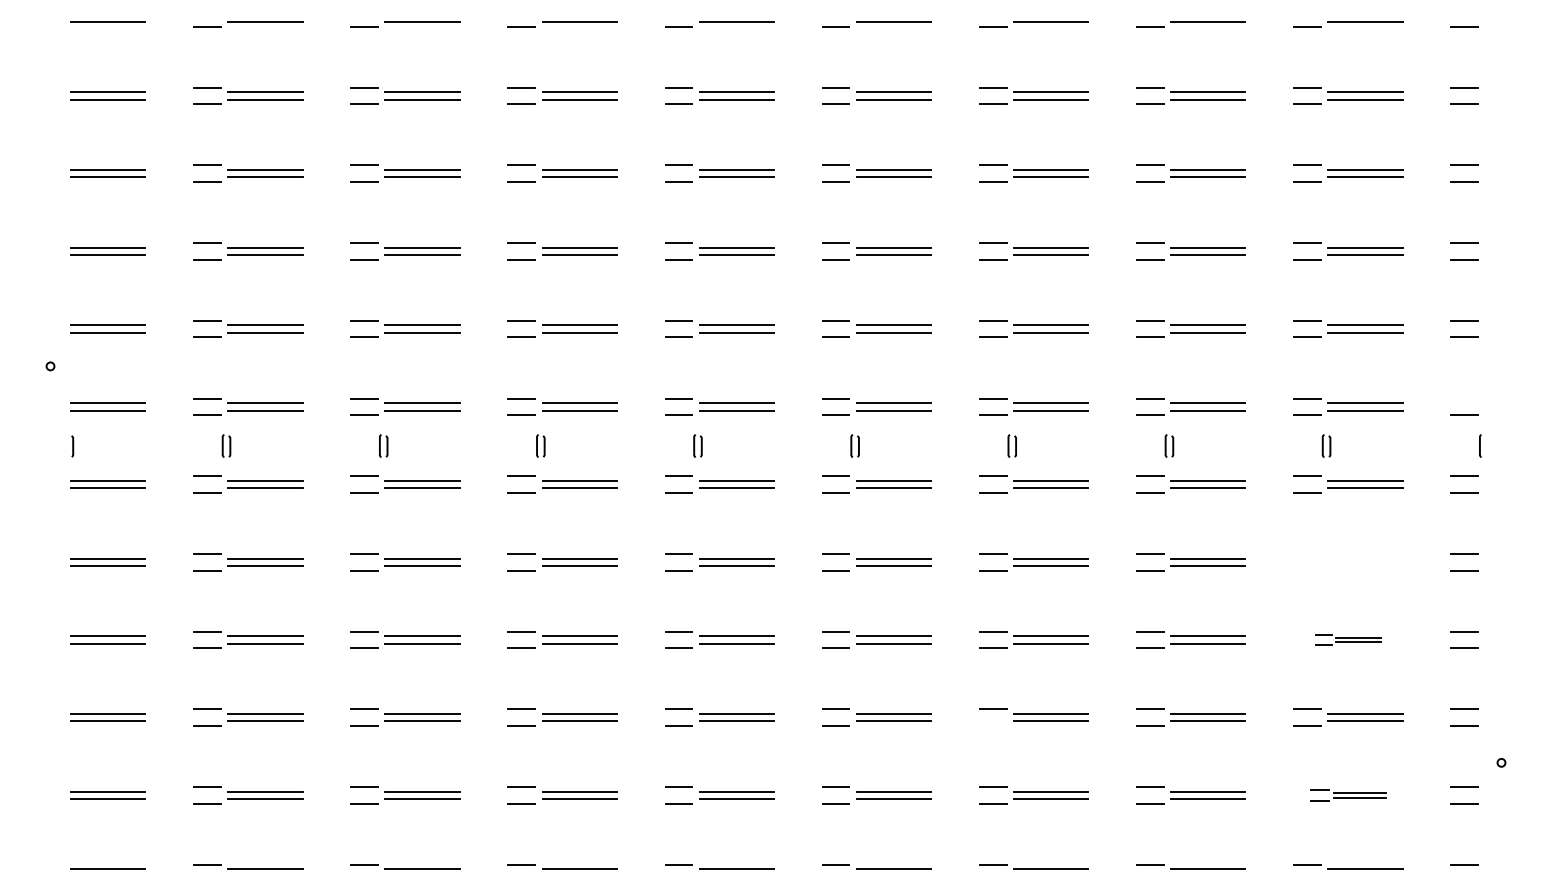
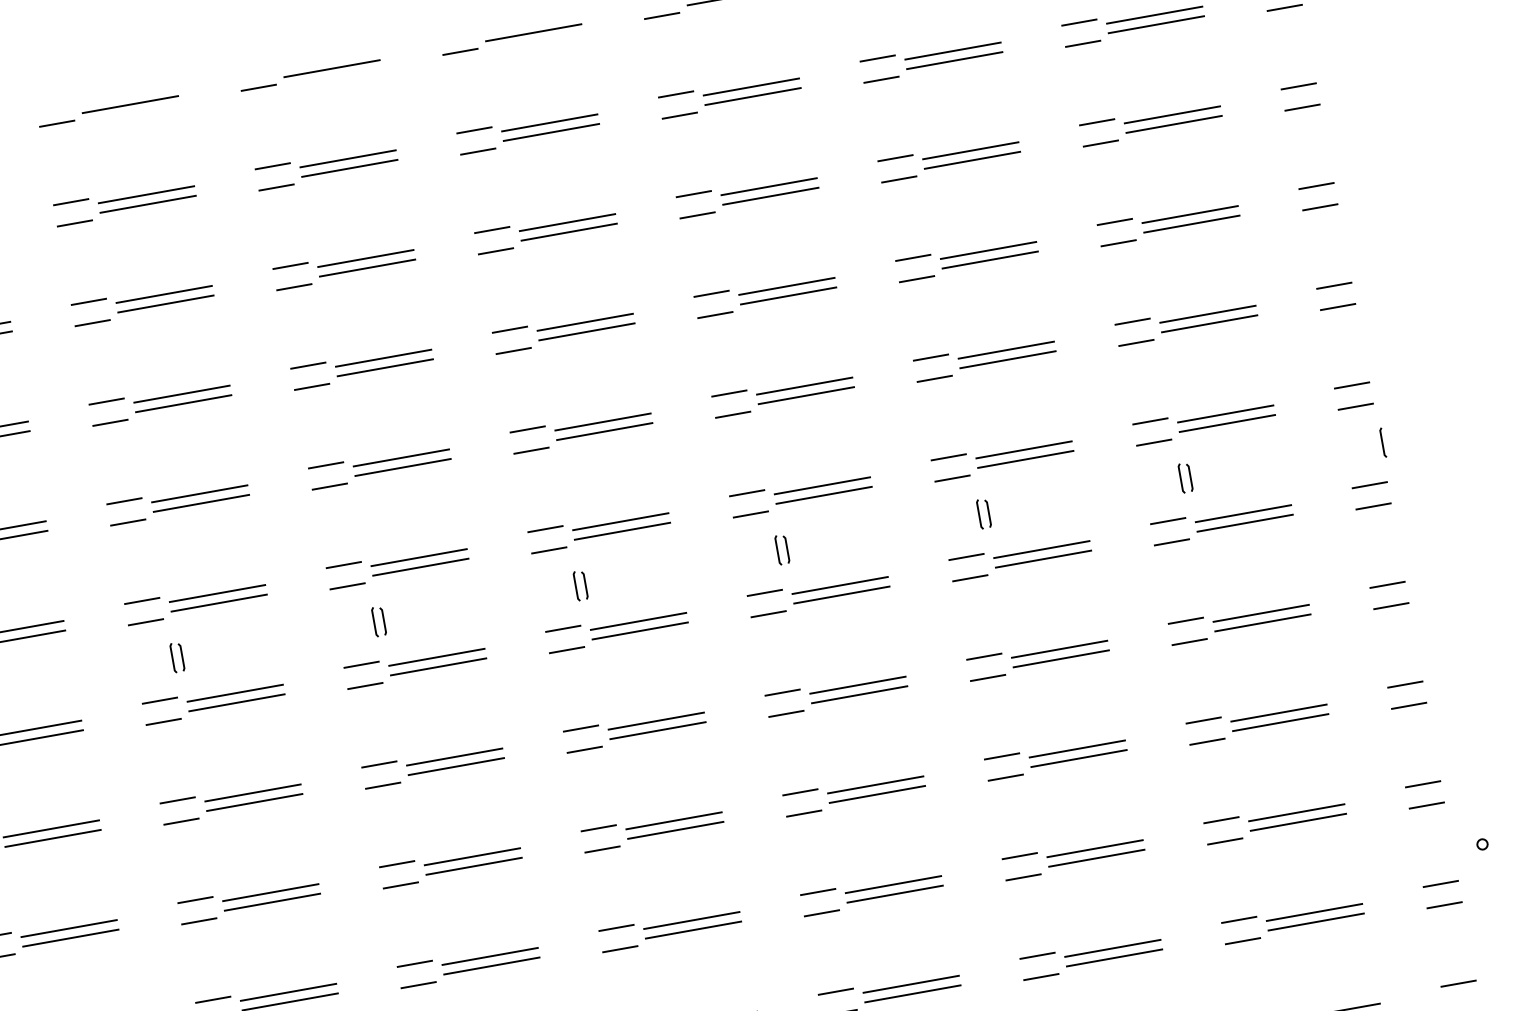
line: (1464, 398) -> (1351, 385), added
part: (1348, 562) -> (1240, 622), added
part: (1348, 639) -> (1257, 721), size x1.67
line: (992, 725) -> (820, 912), added
part: (1348, 795) -> (1293, 921), size x1.43

